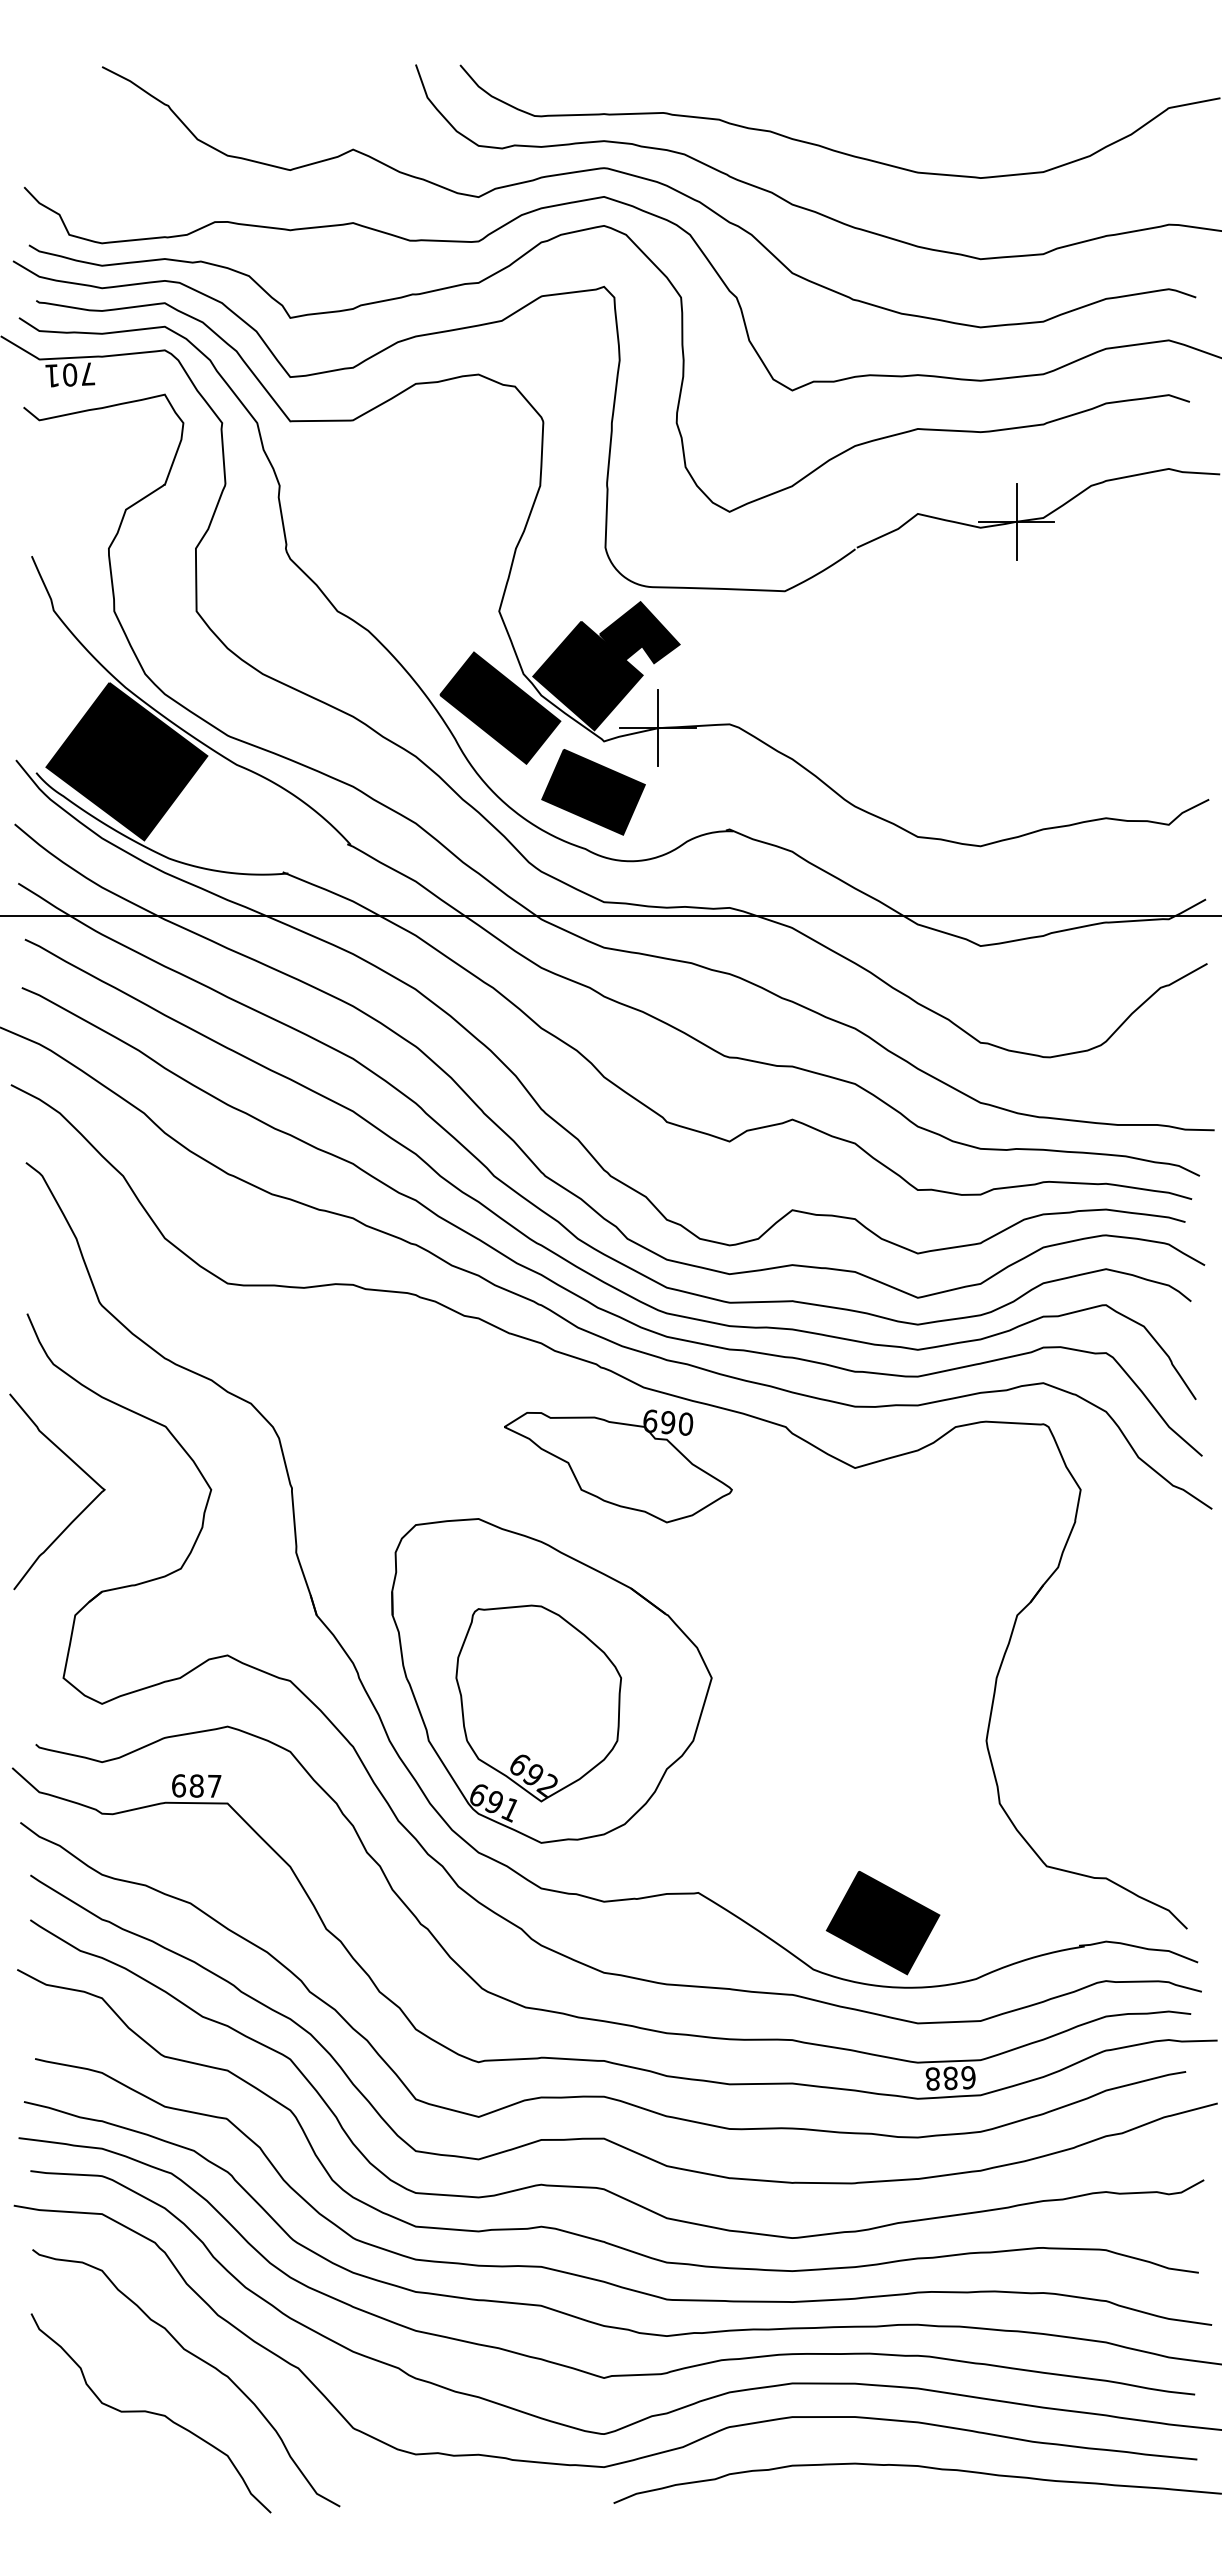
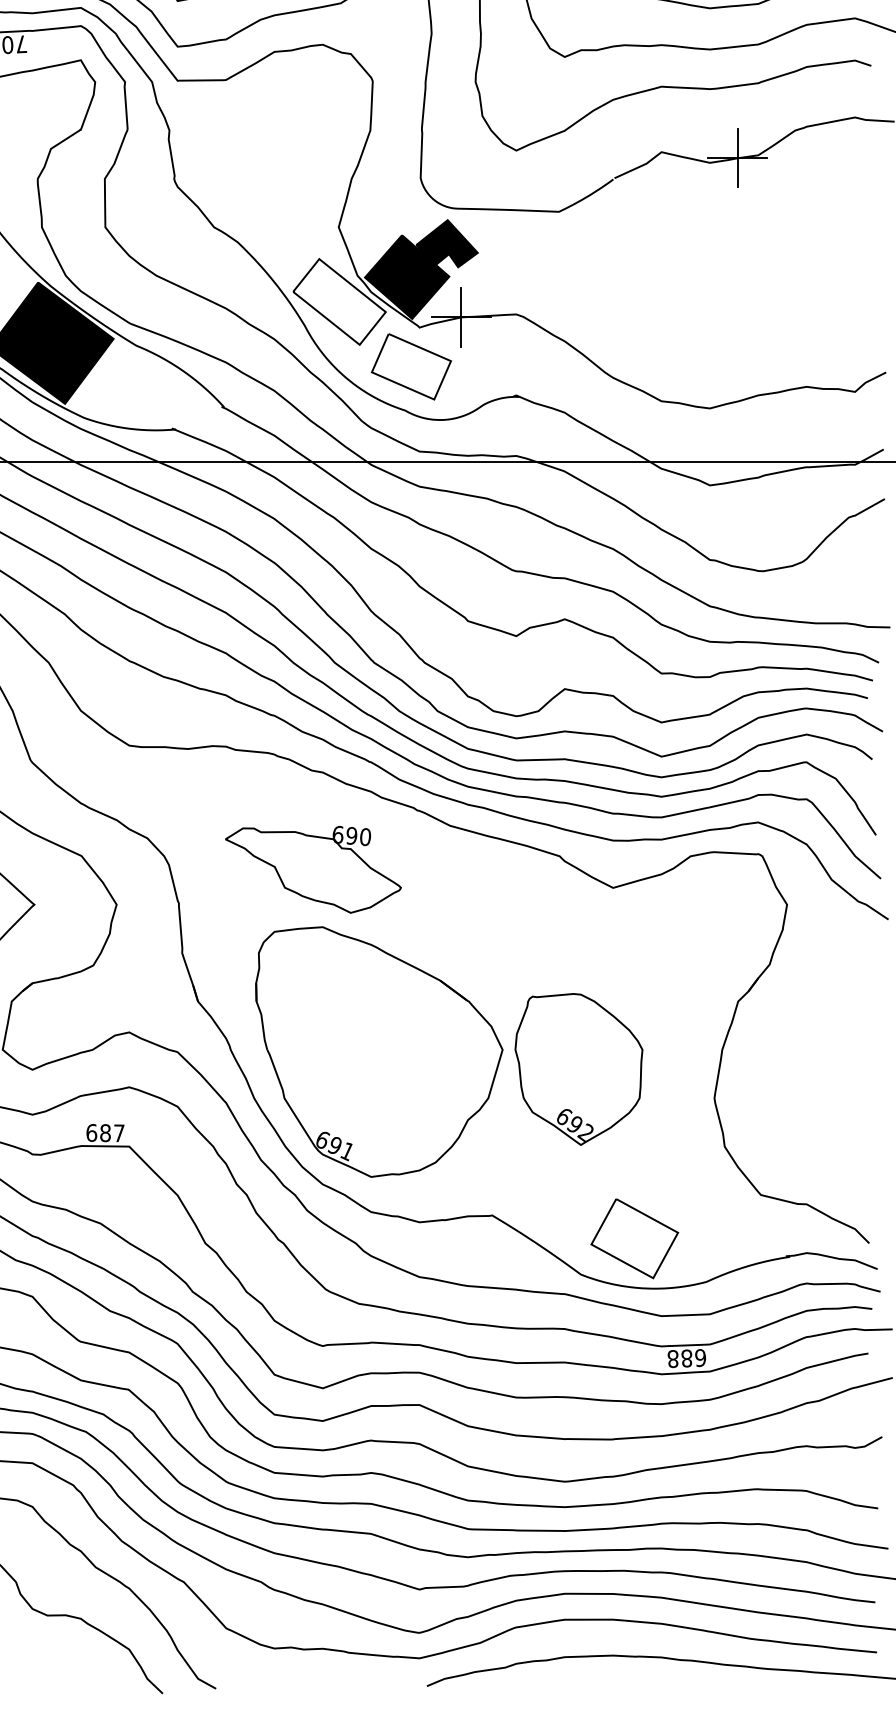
fill: (500, 707) -> (339, 301), removed
fill: (593, 791) -> (411, 366), removed
part: (618, 1466) -> (313, 869), moved
part: (538, 1703) -> (578, 1069), moved
fill: (882, 1922) -> (634, 1238), removed

